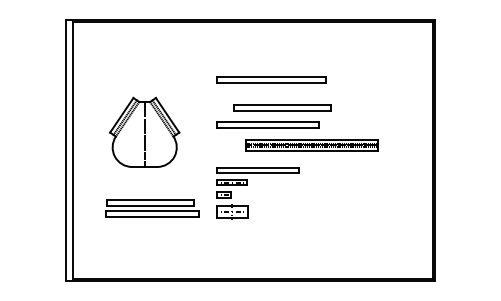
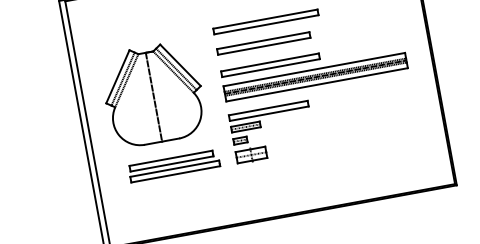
part: (282, 107) -> (263, 42), moved
part: (144, 132) -> (153, 94), size x1.43
part: (311, 144) -> (315, 76), size x1.43

